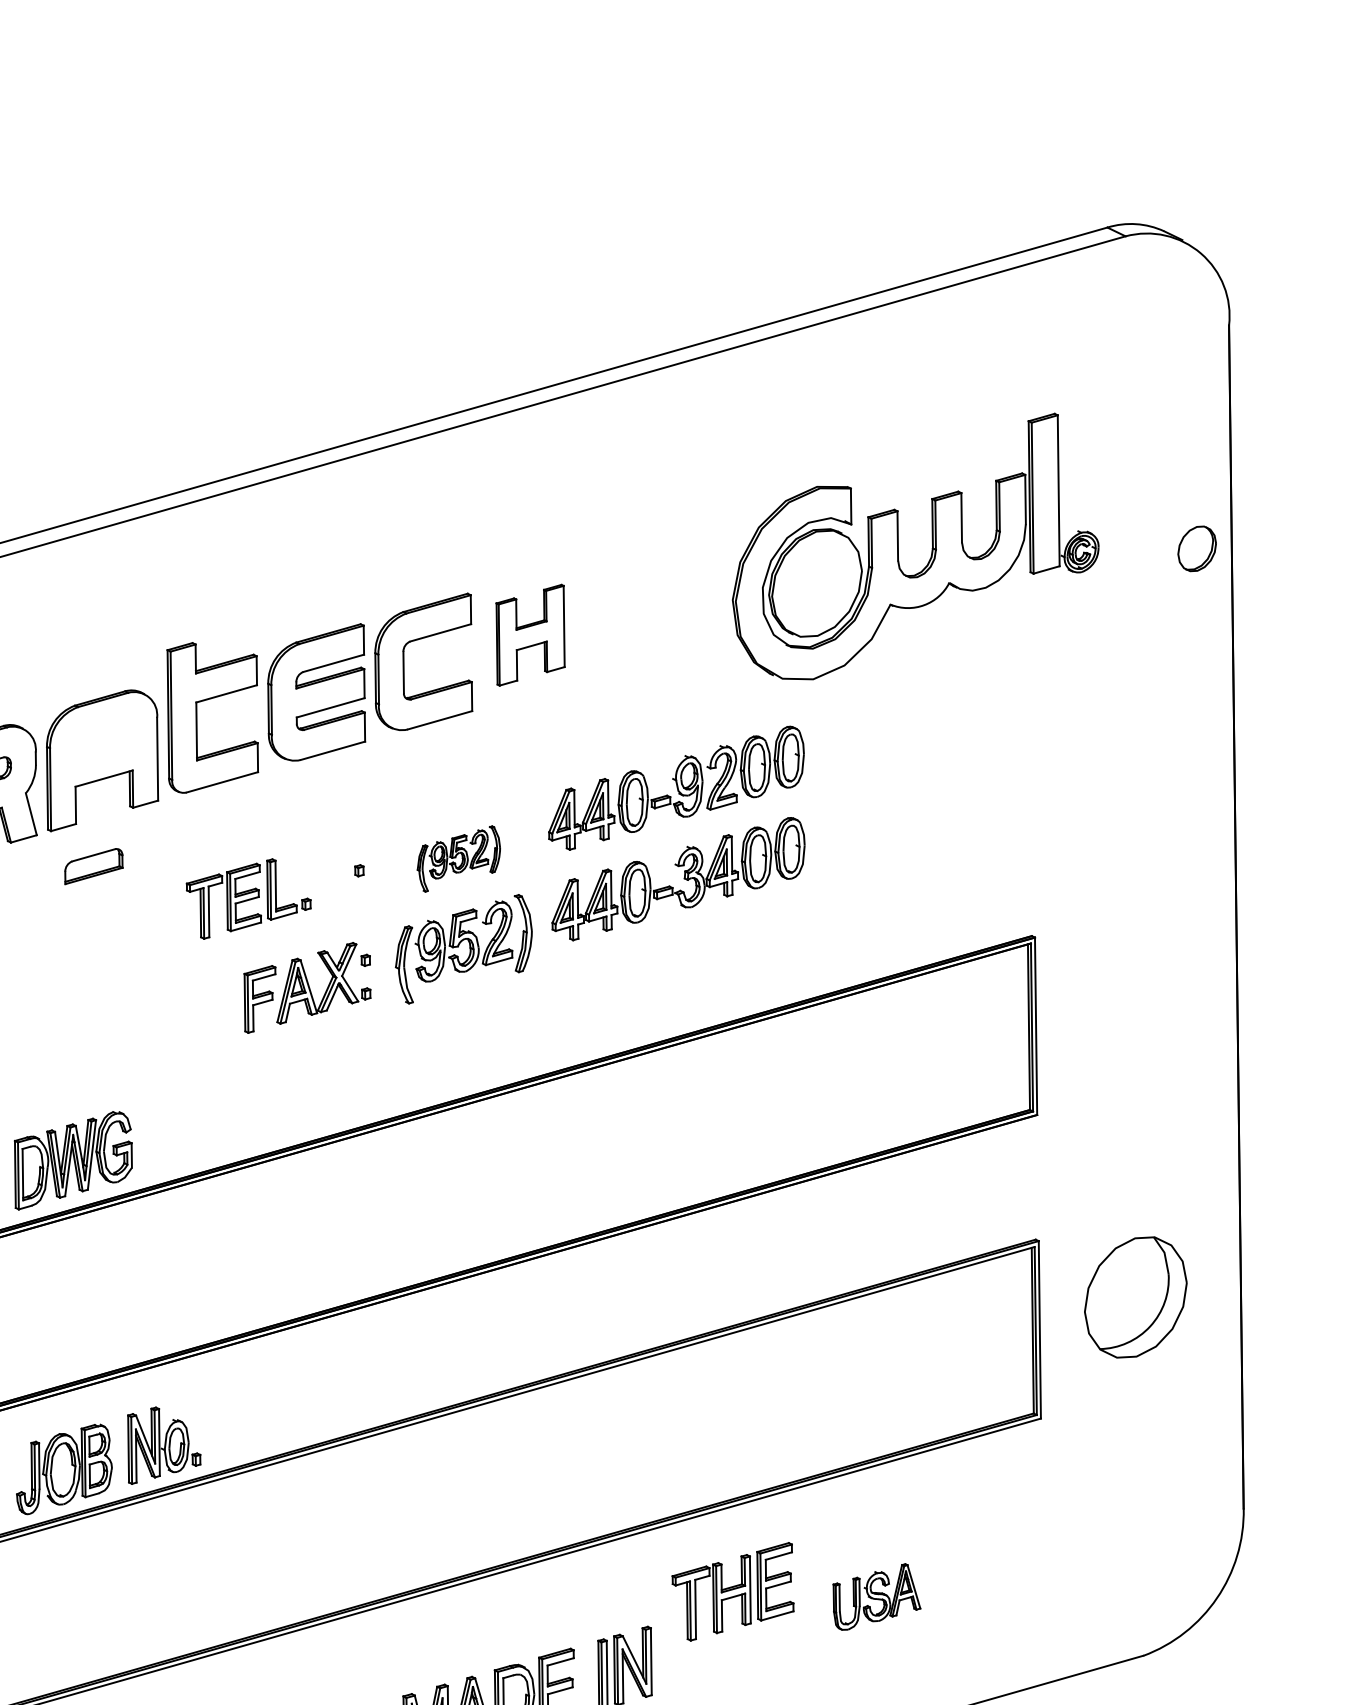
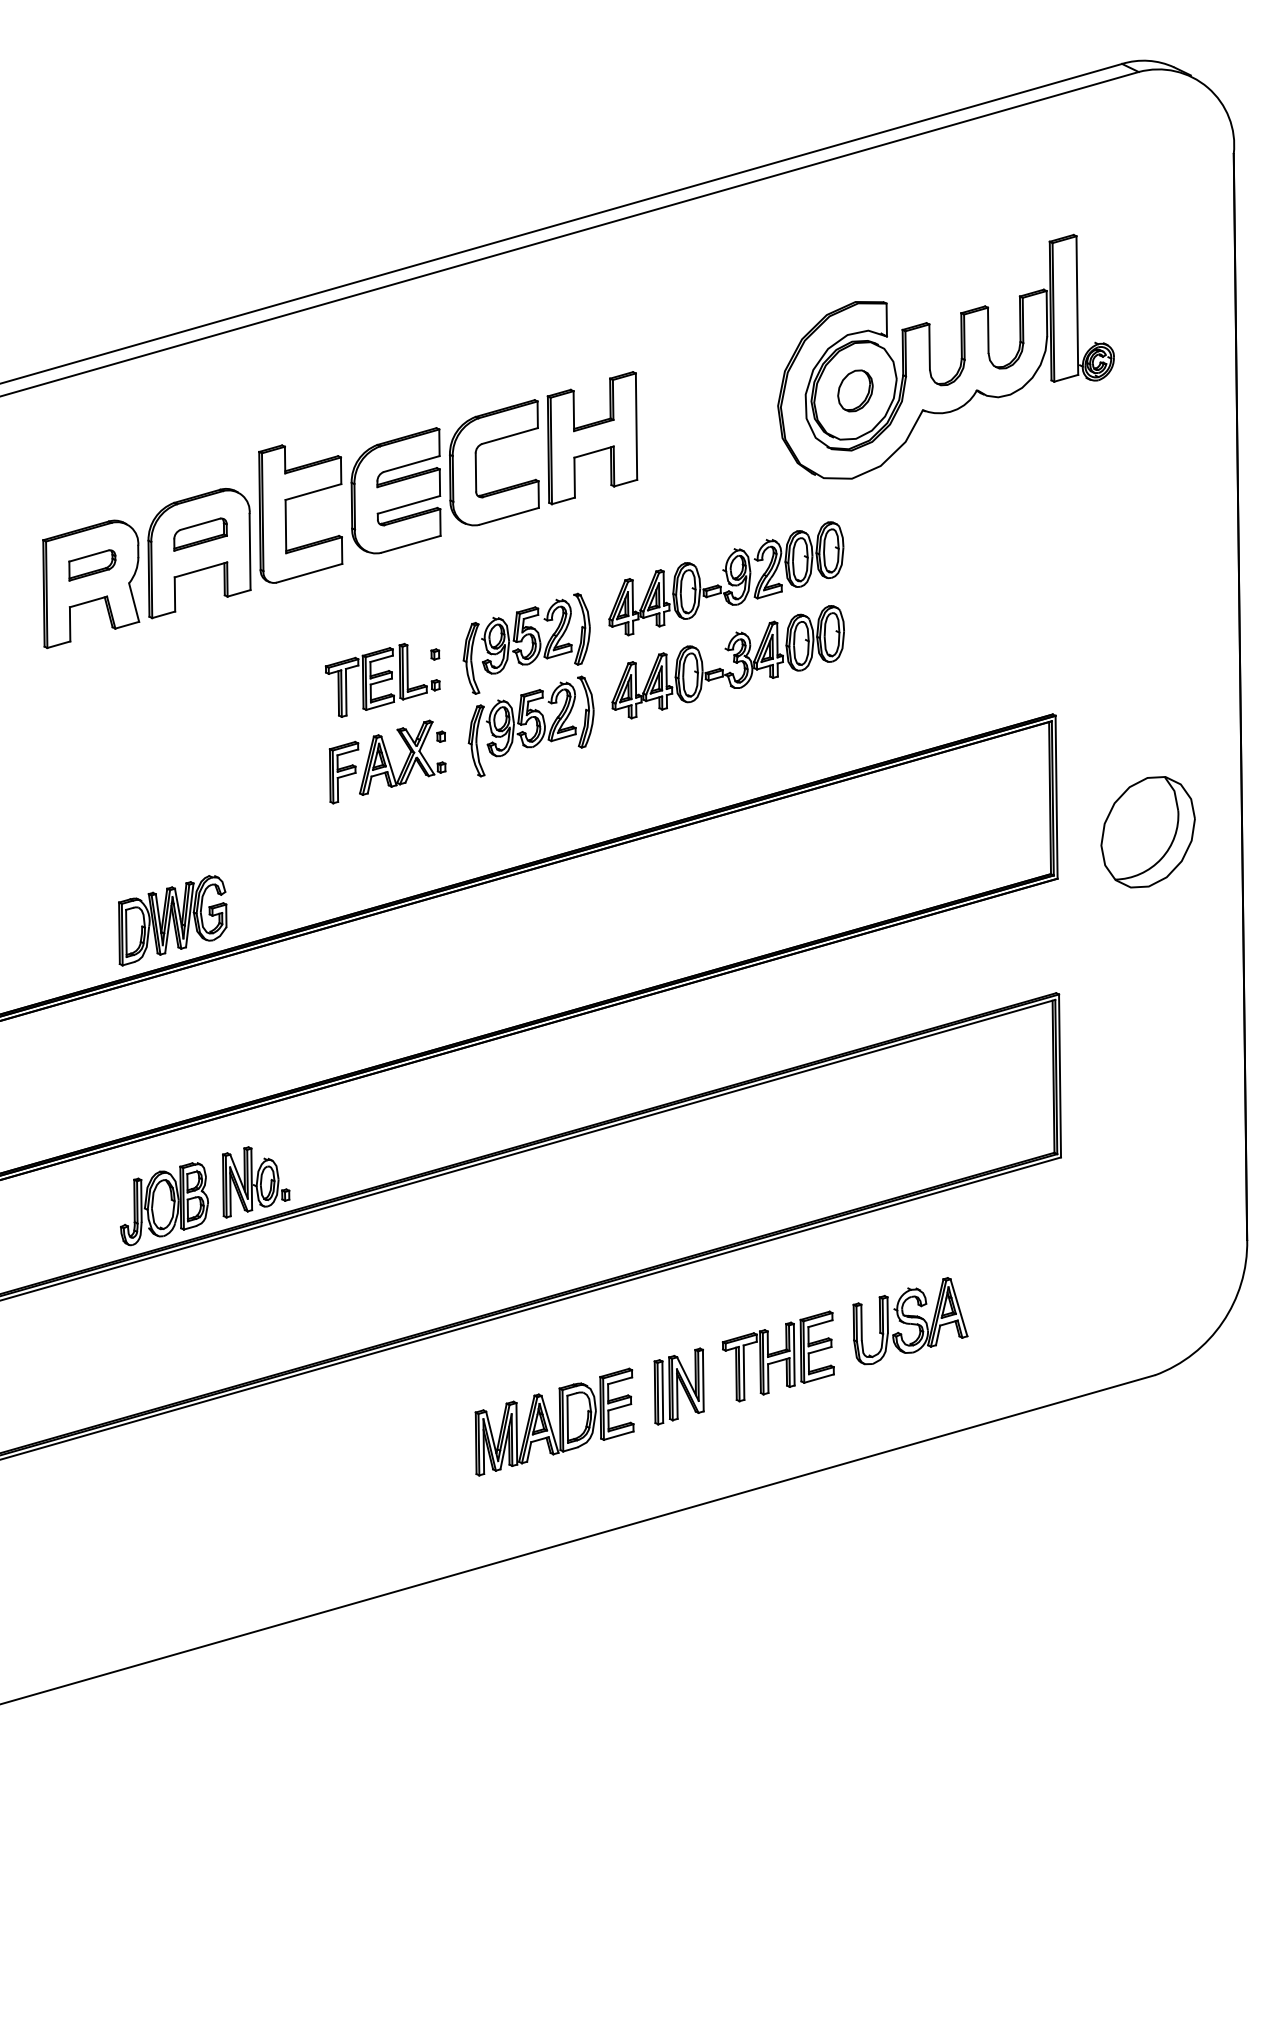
part: (1197, 548) -> (855, 390), moved
part: (530, 635) -> (592, 438), size x1.43
part: (458, 858) -> (526, 643), size x1.67
part: (93, 866) -> (200, 534), moved
part: (248, 898) -> (382, 679), moved
part: (1135, 1297) -> (1147, 832), moved
part: (732, 1591) -> (777, 1356), moved
part: (876, 1597) -> (910, 1321), size x1.43

